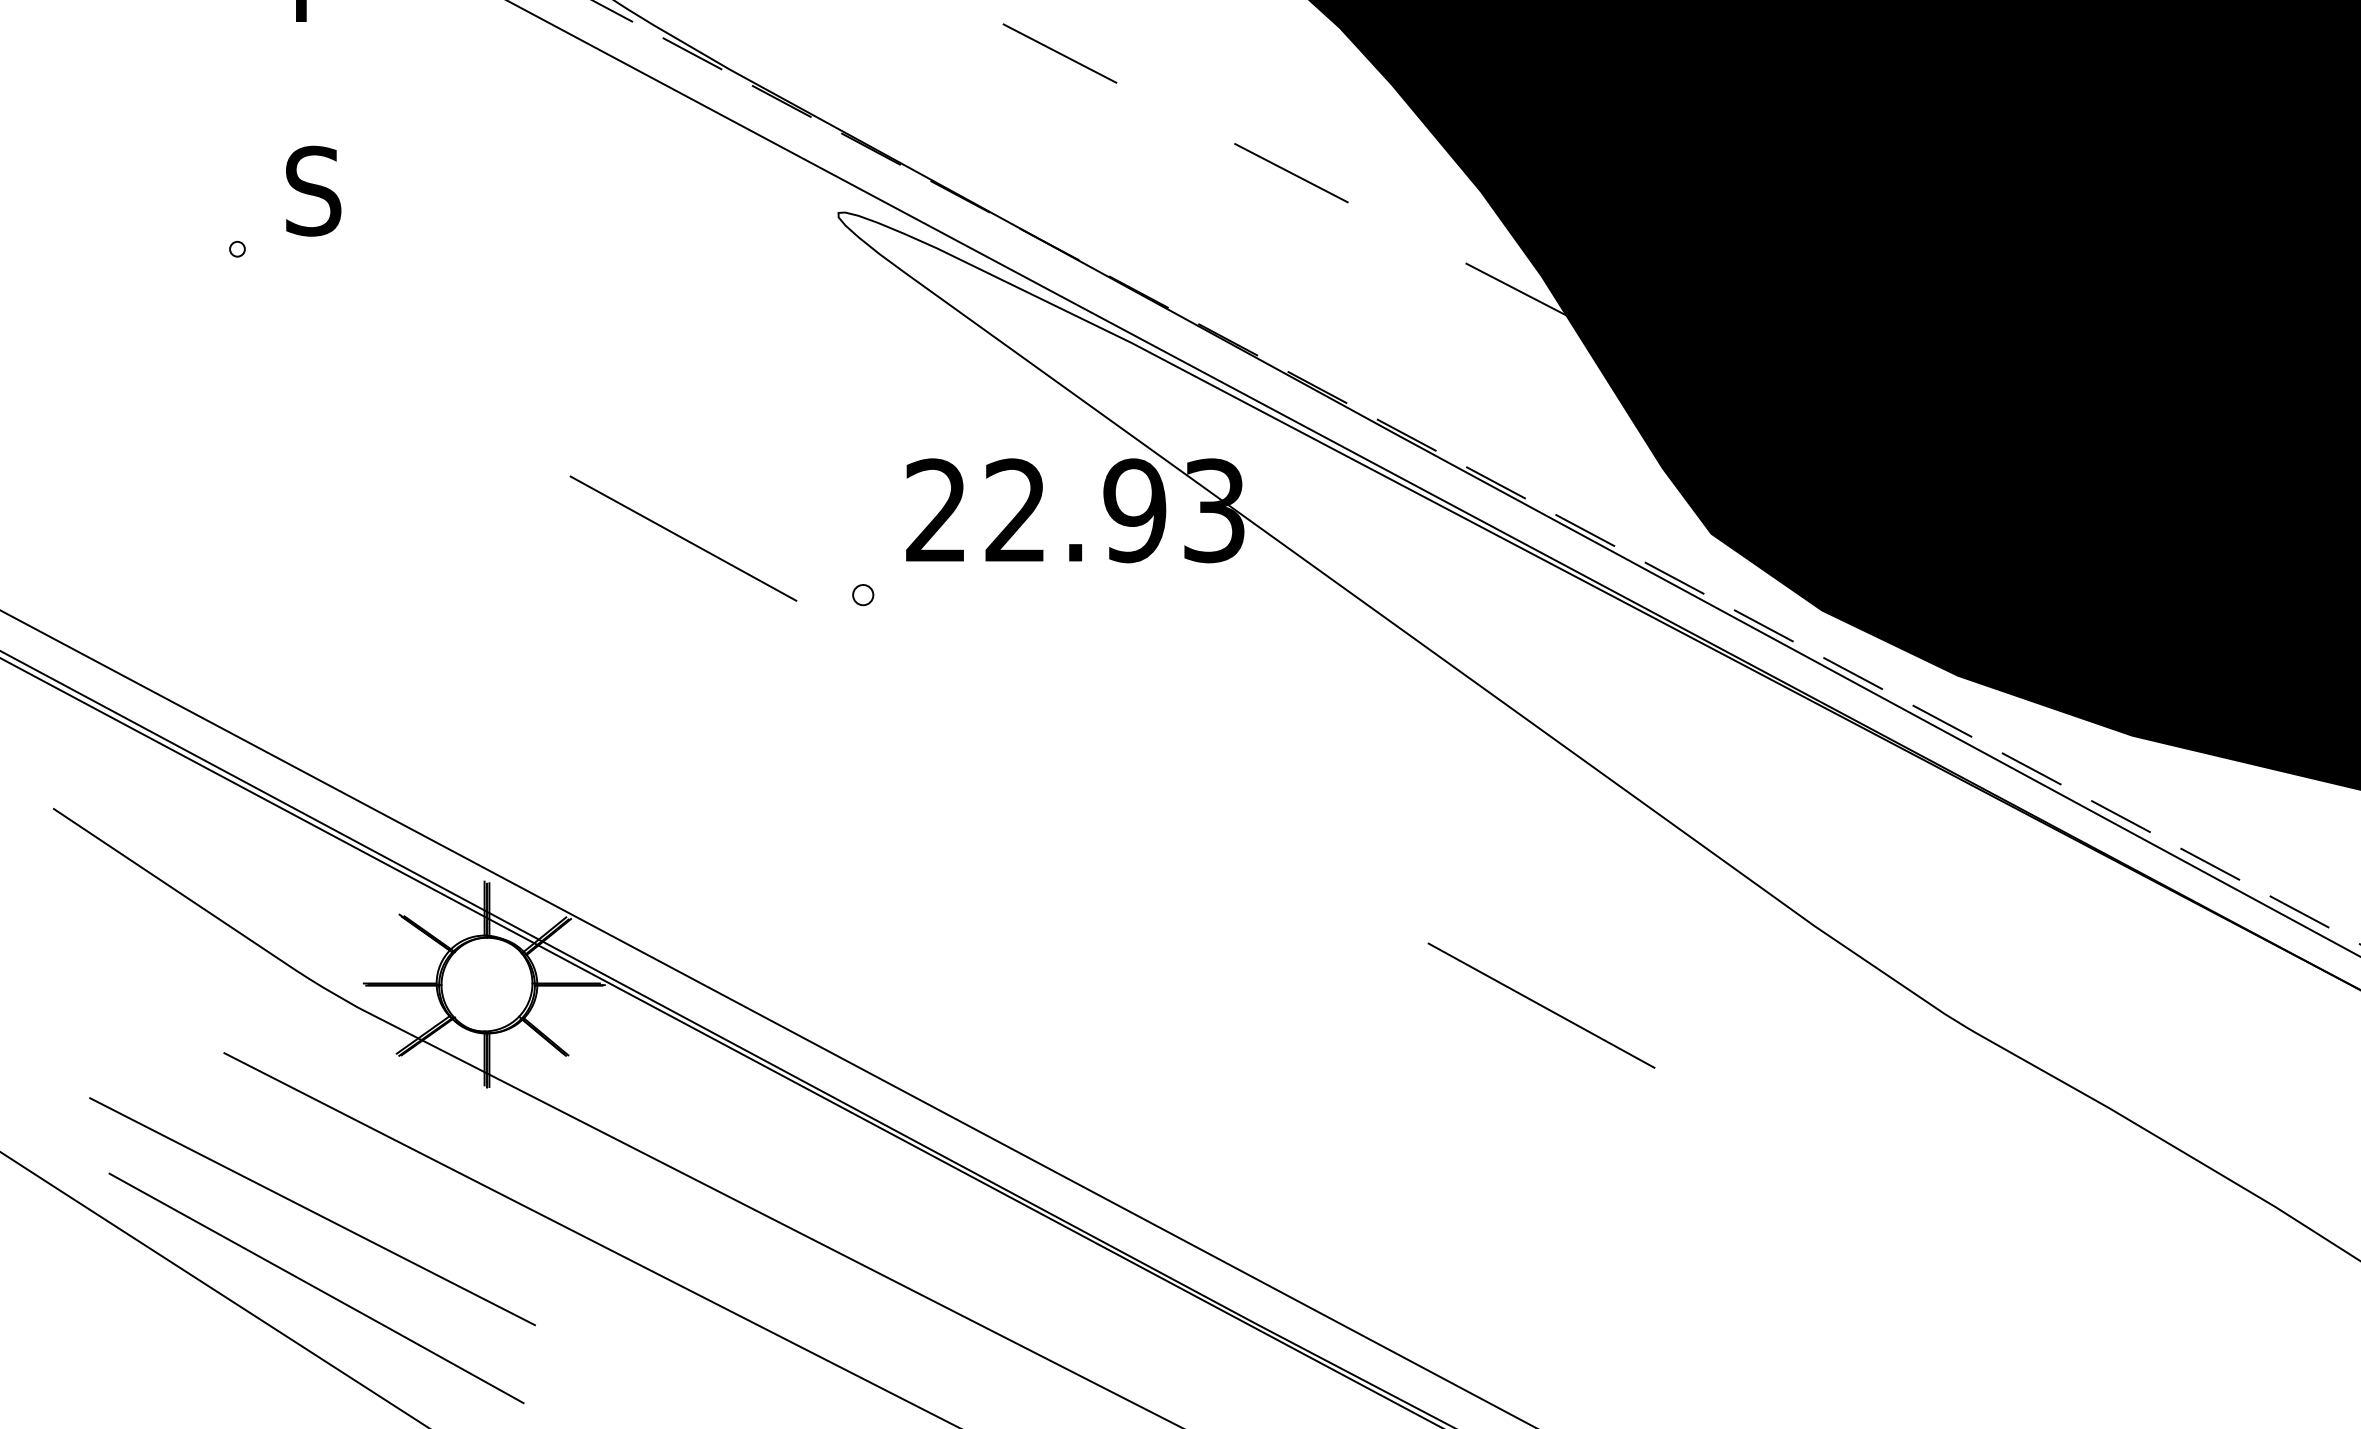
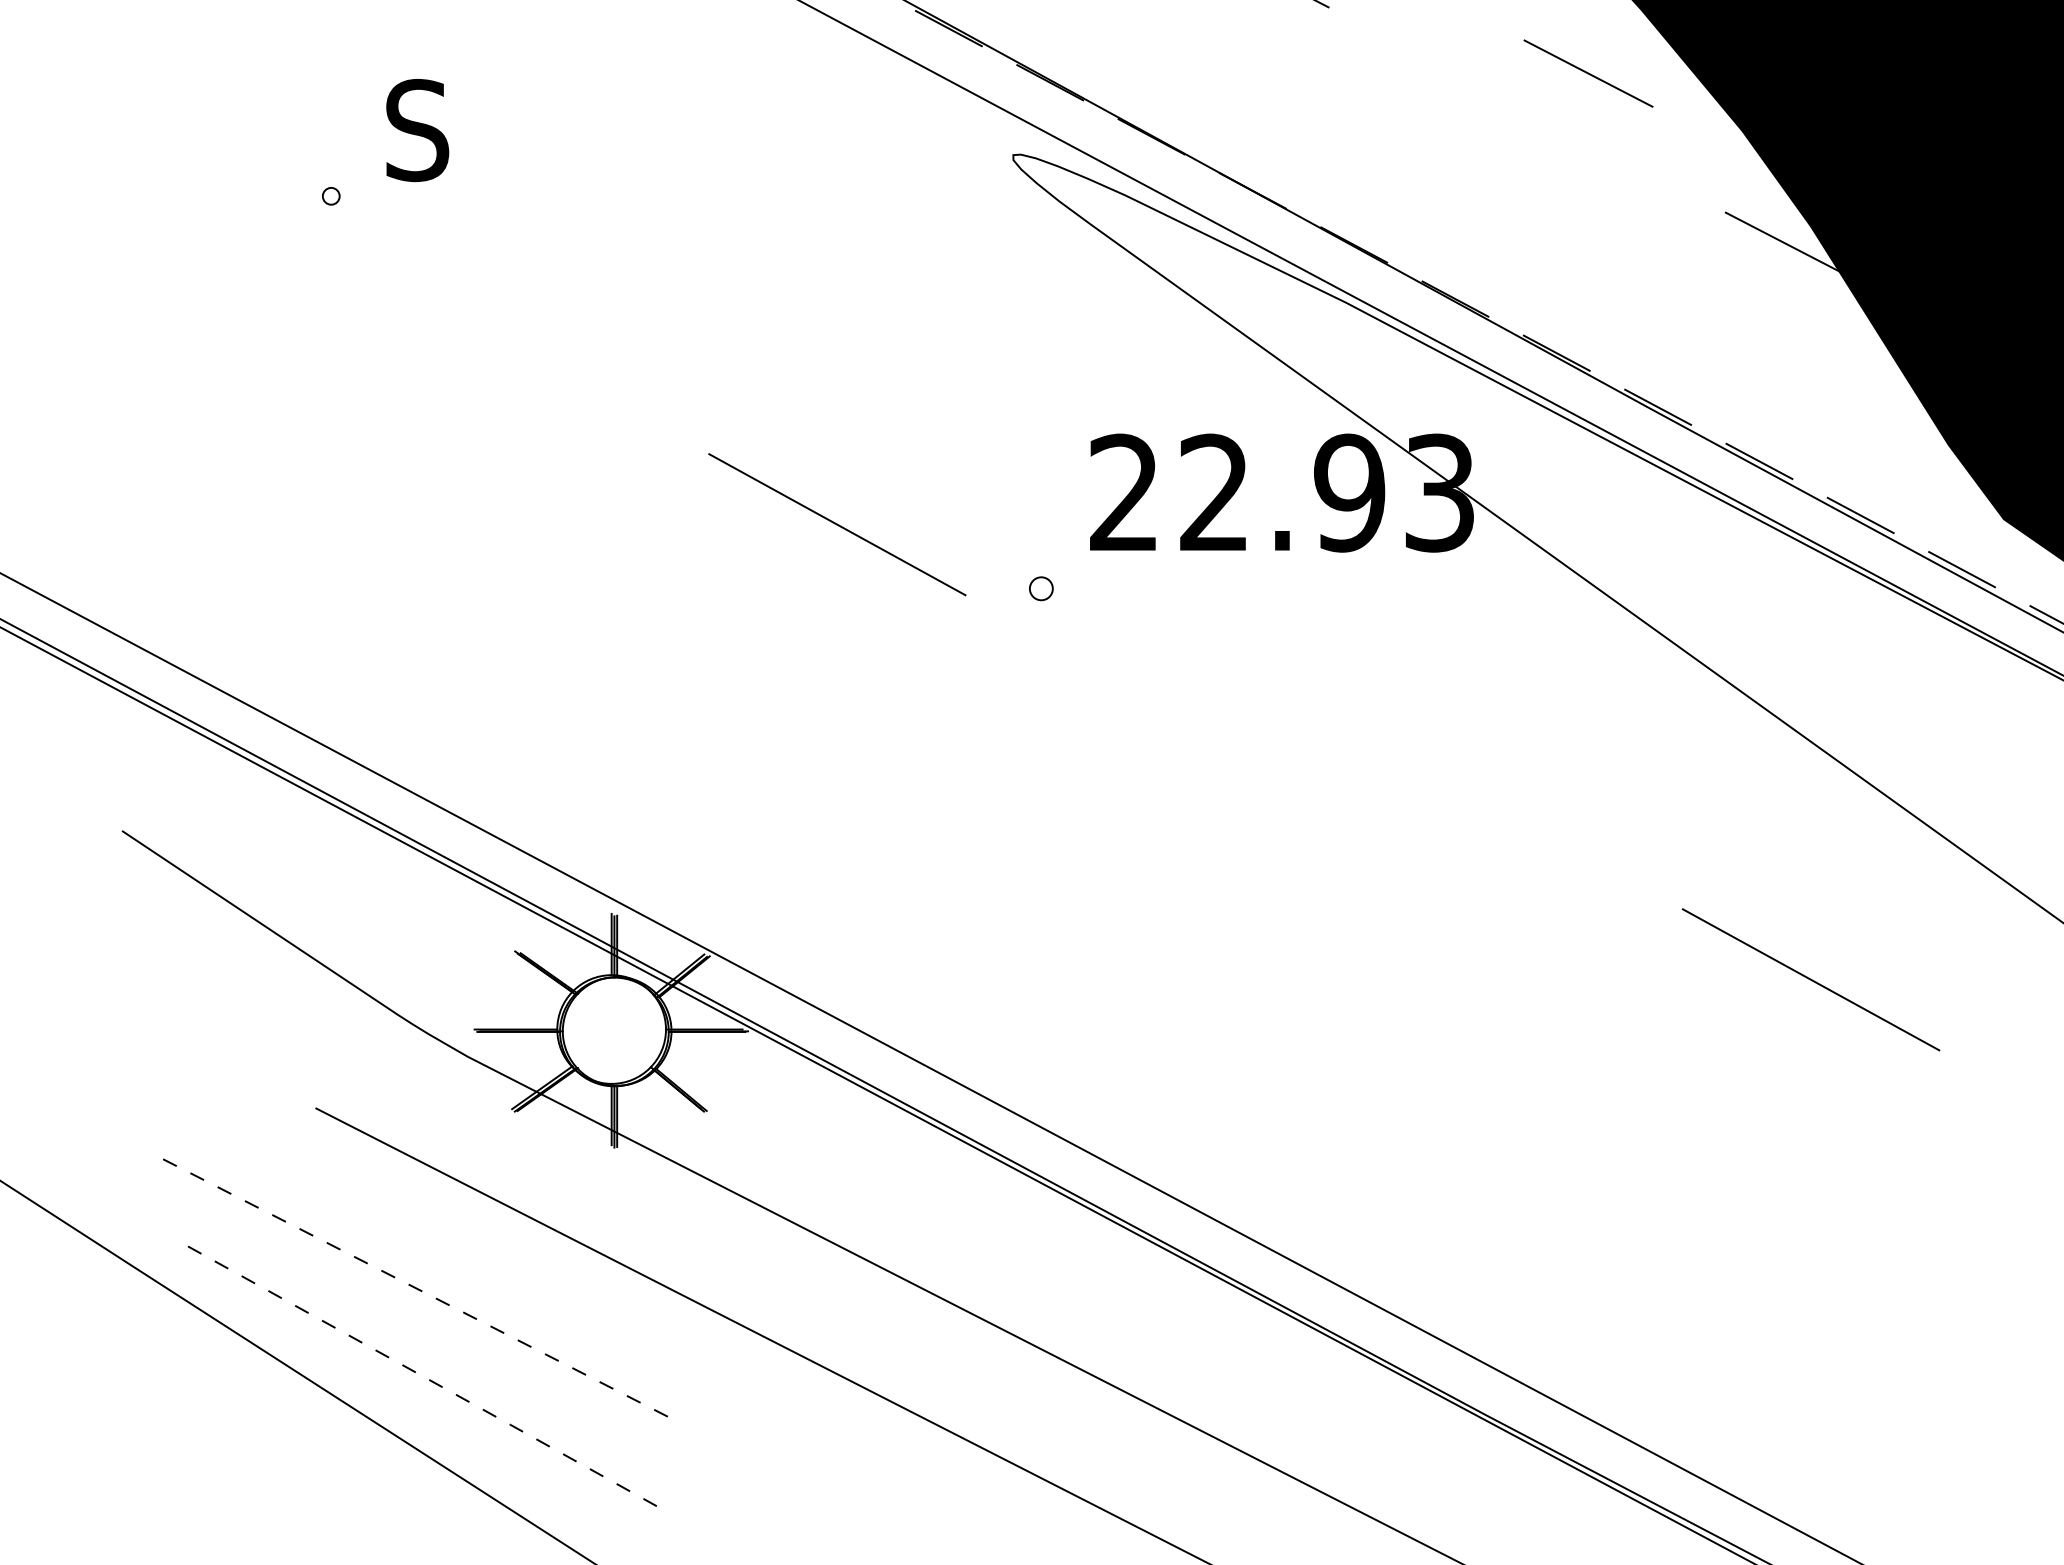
line: (1291, 173) -> (1588, 74), moved
line: (1541, 1005) -> (1811, 979), moved
line: (312, 1211) -> (416, 1288), solid -> dashed
line: (316, 1288) -> (420, 1375), solid -> dashed

